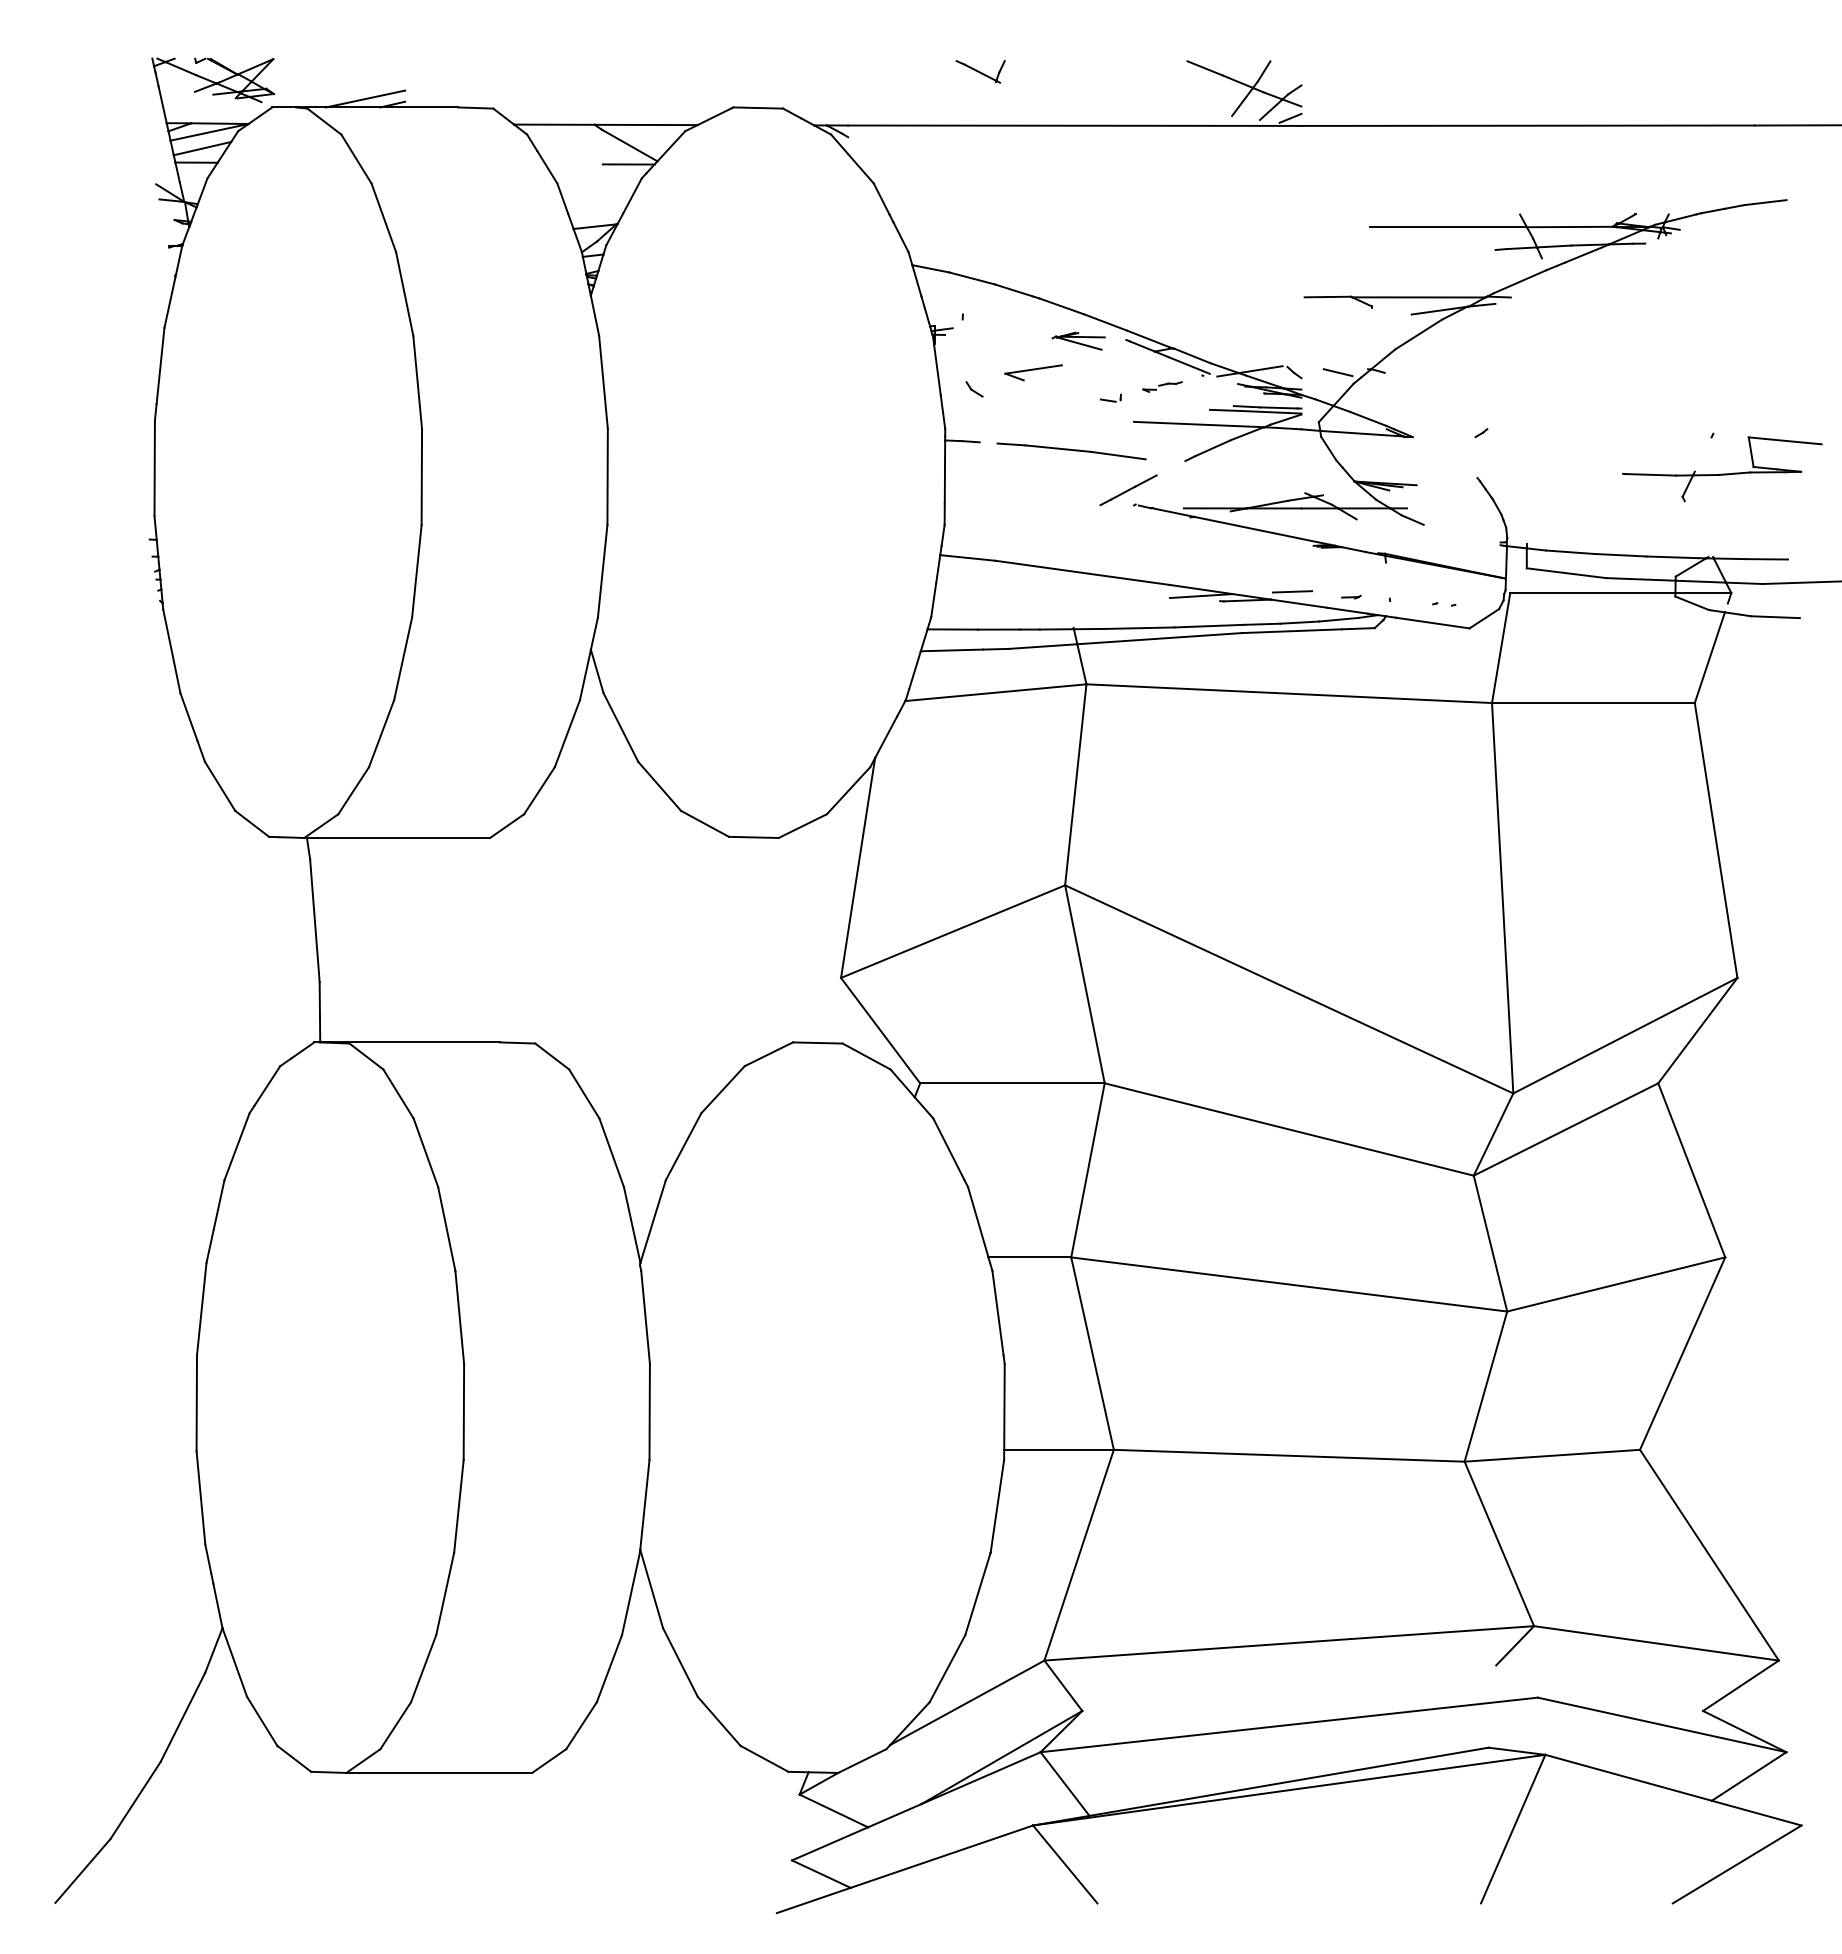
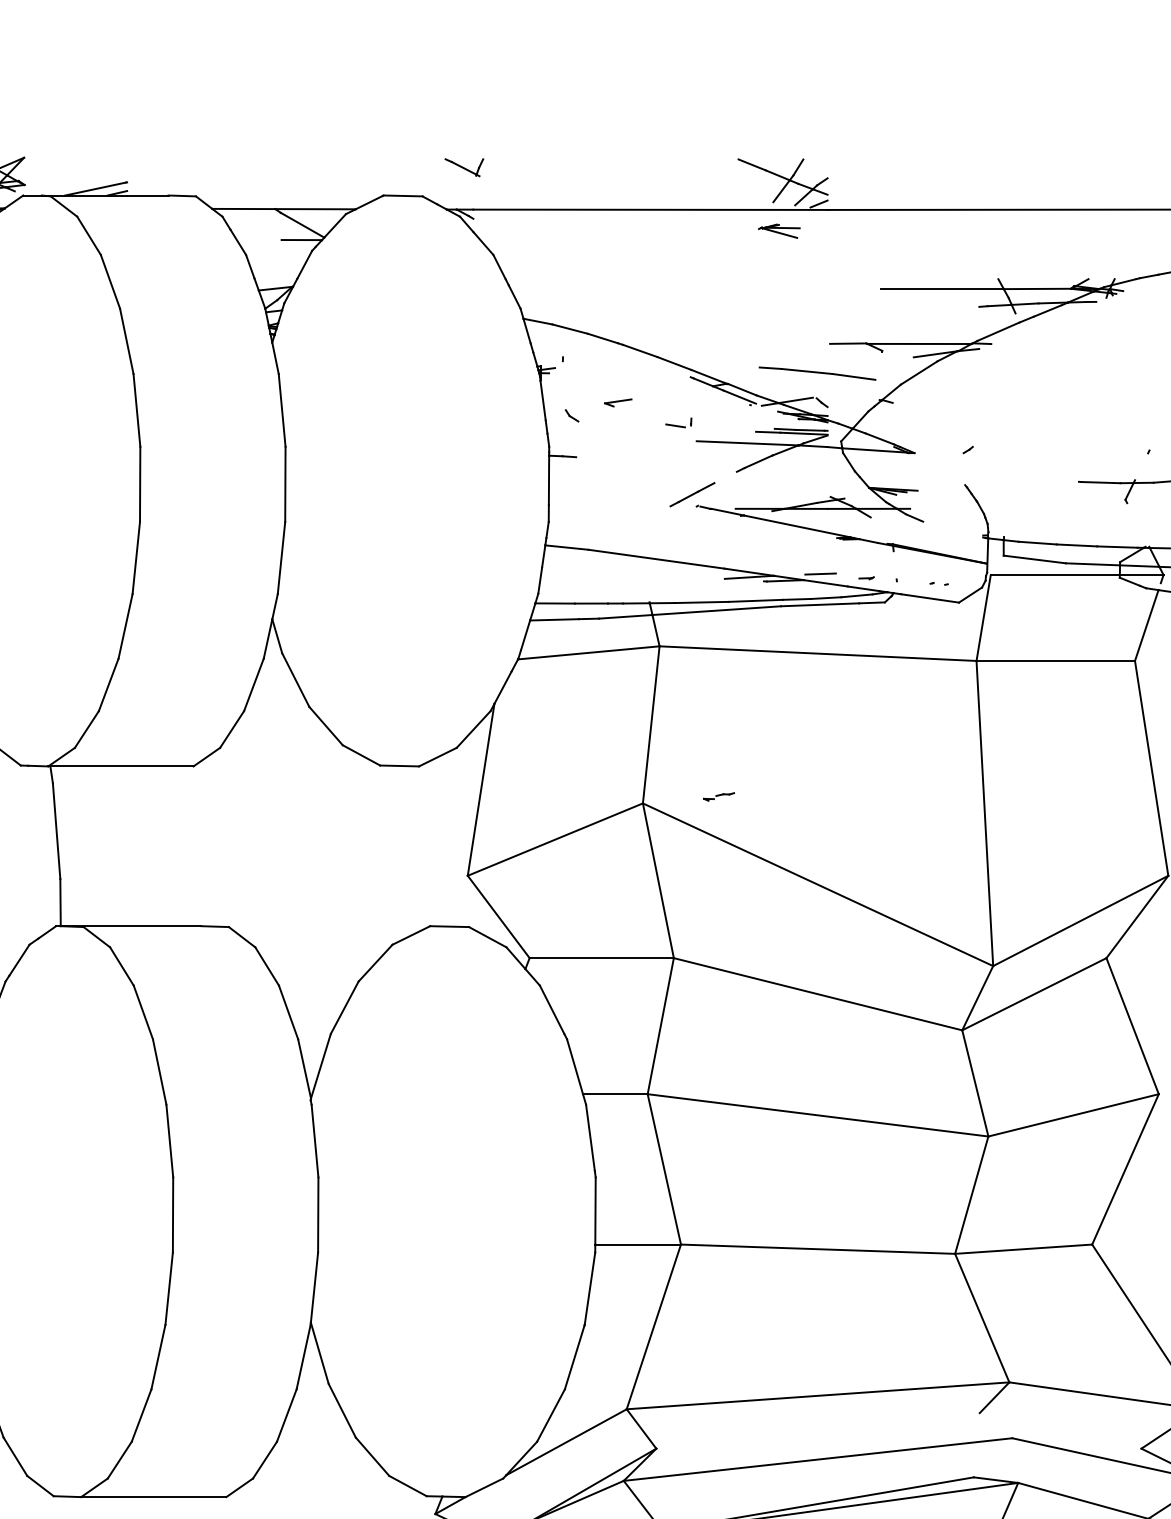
part: (980, 71) -> (464, 167), moved
part: (1078, 340) -> (779, 230), moved
part: (1033, 372) -> (618, 402), size x0.6
line: (1337, 372) -> (855, 402), removed
part: (1162, 386) -> (719, 796), moved
part: (1110, 397) -> (678, 422), size x1.6
part: (1071, 451) -> (817, 373), moved

